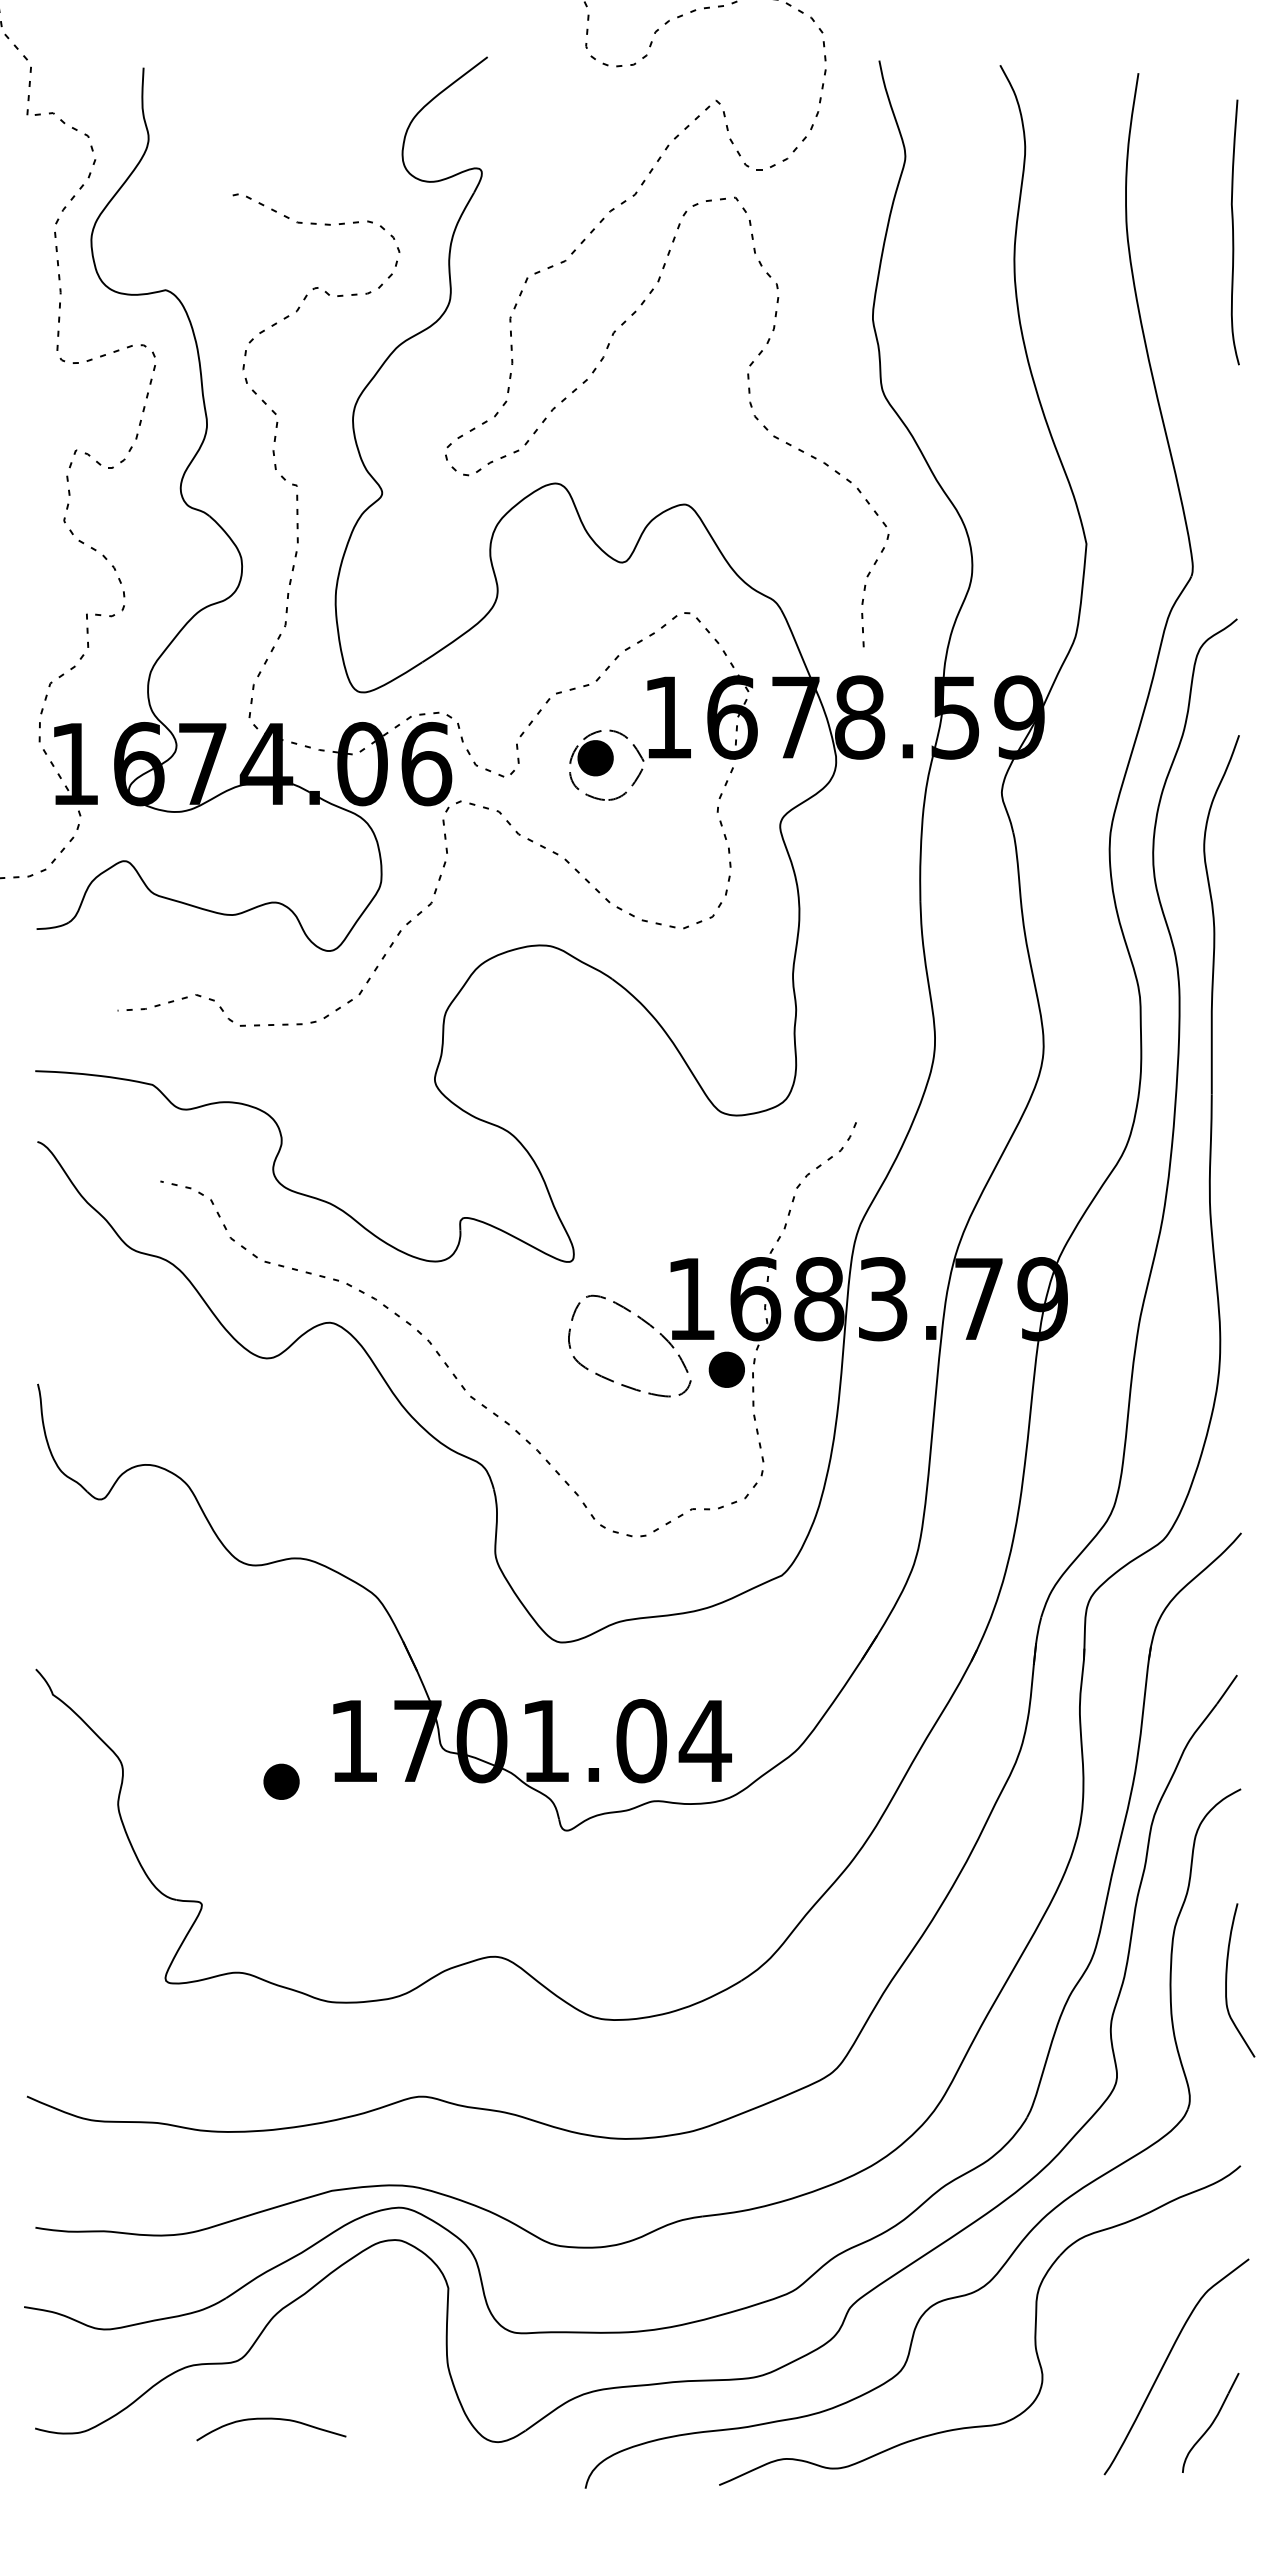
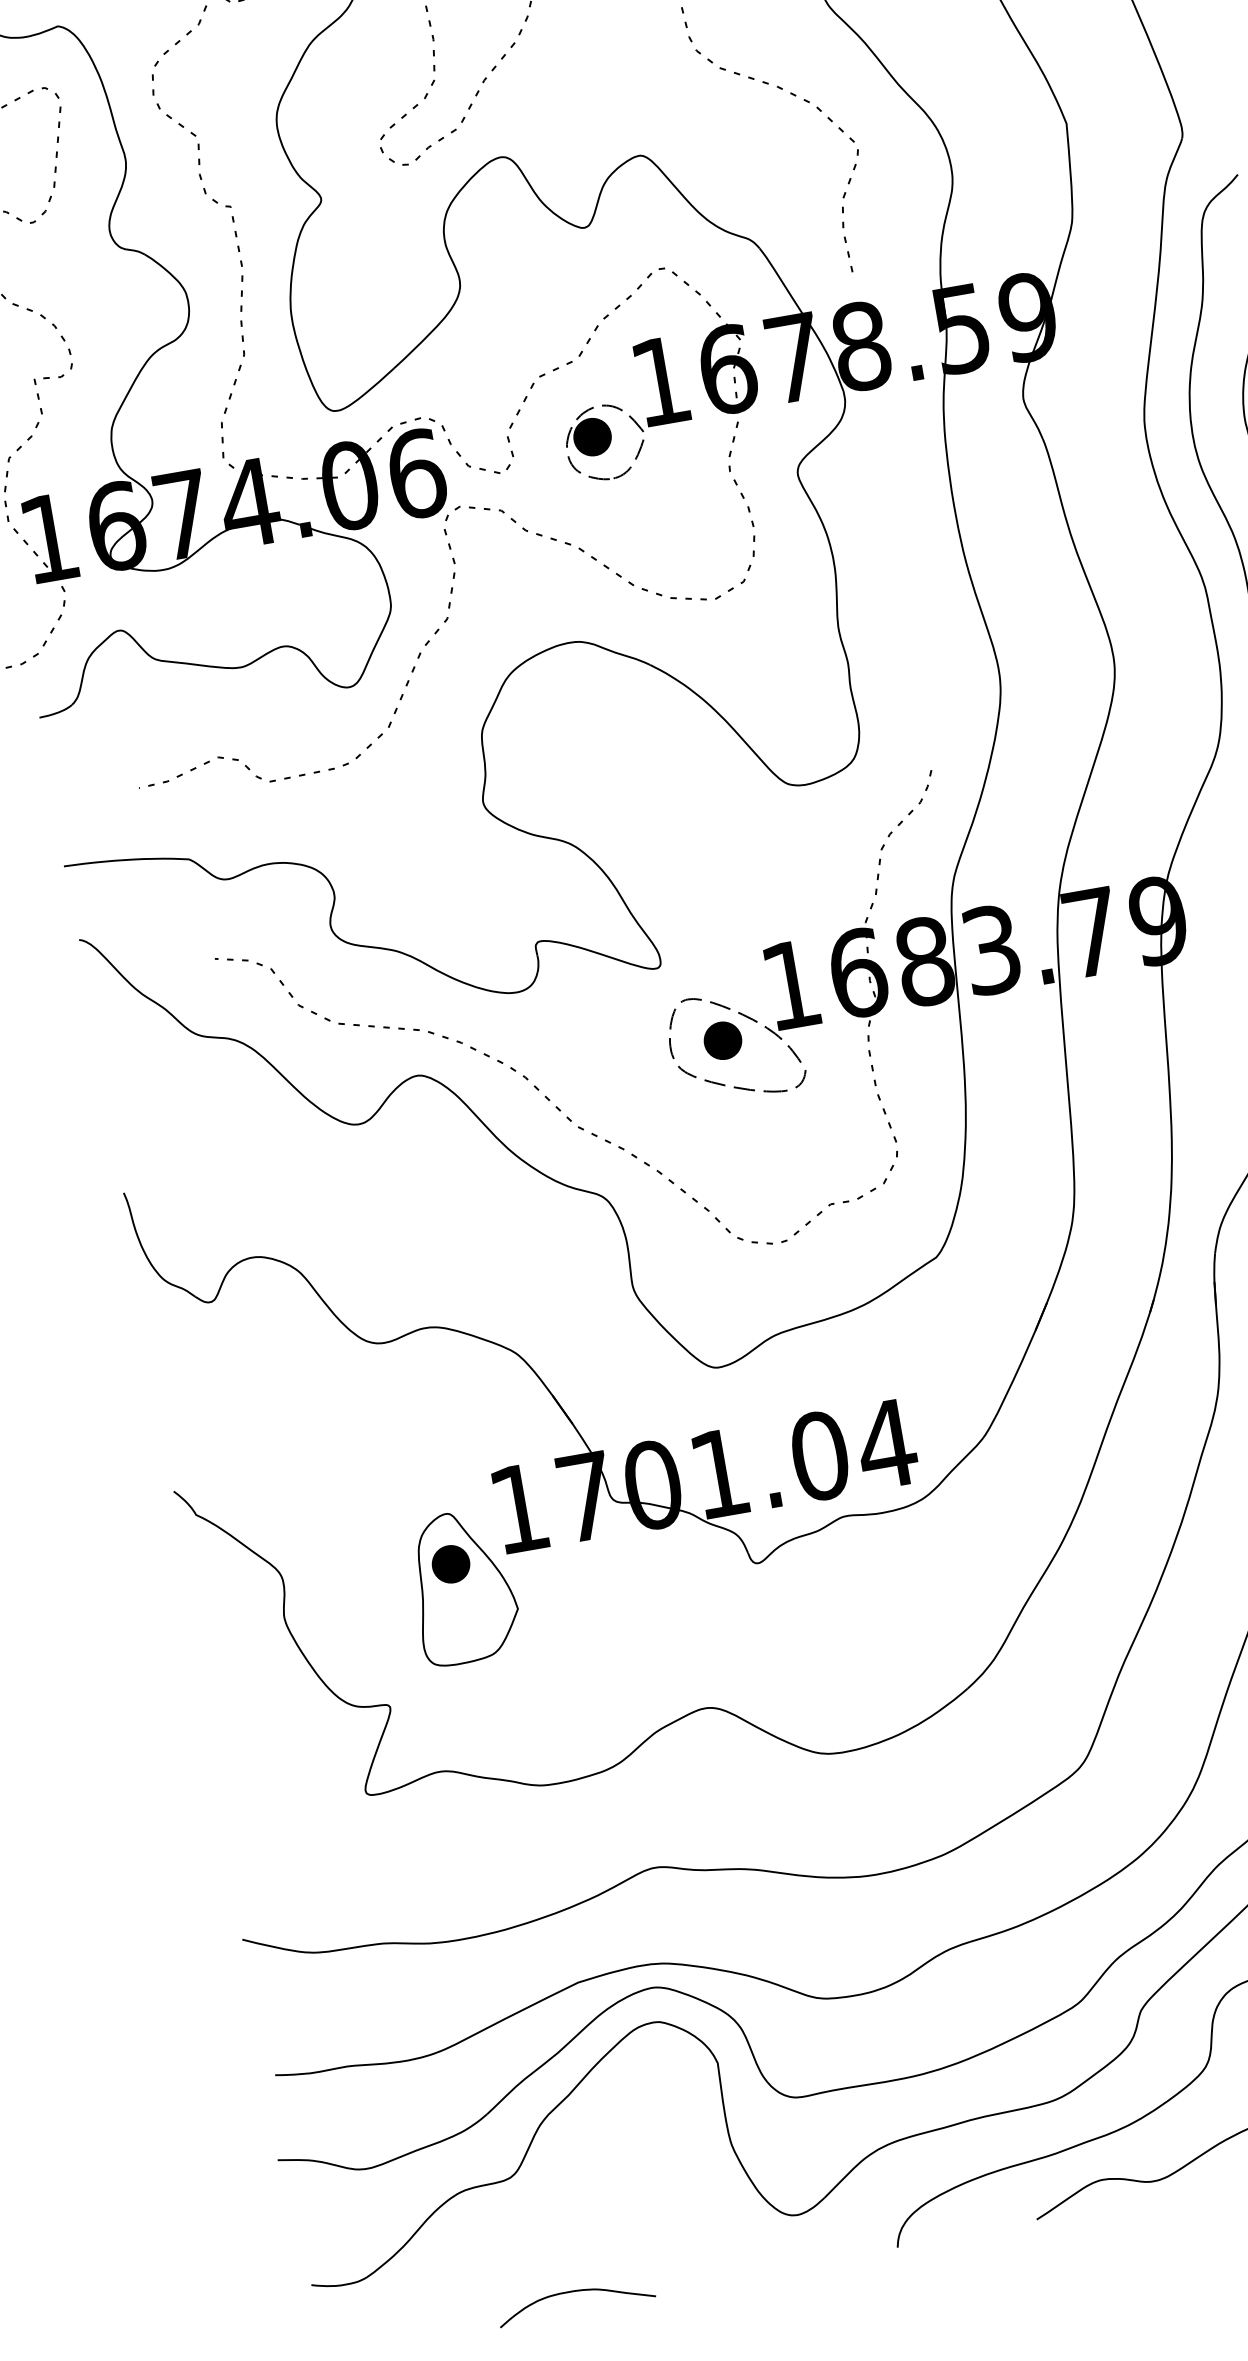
part: (726, 1369) -> (722, 1040), moved
part: (289, 1804) -> (463, 1586), added
curve: (271, 2419) -> (574, 2291), moved

